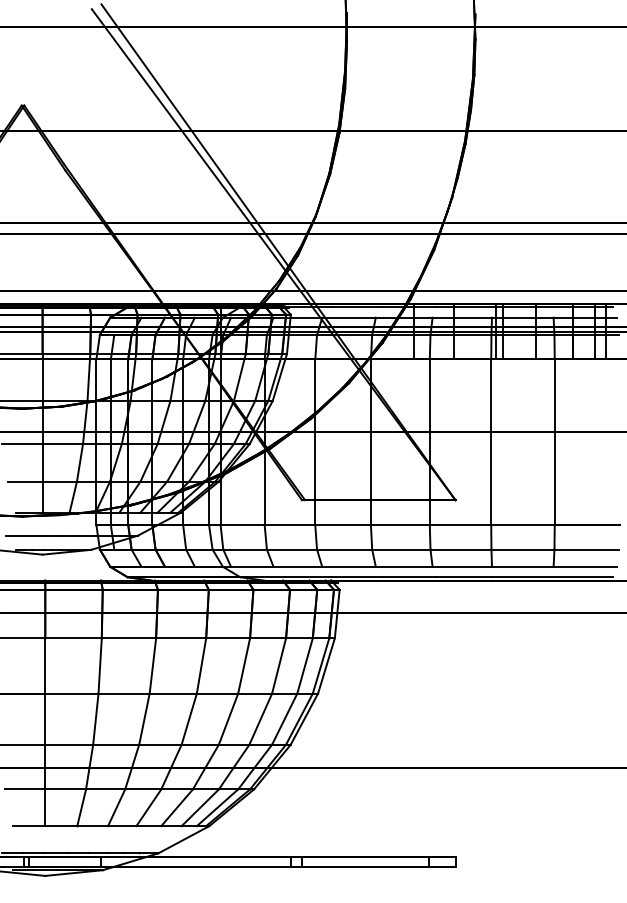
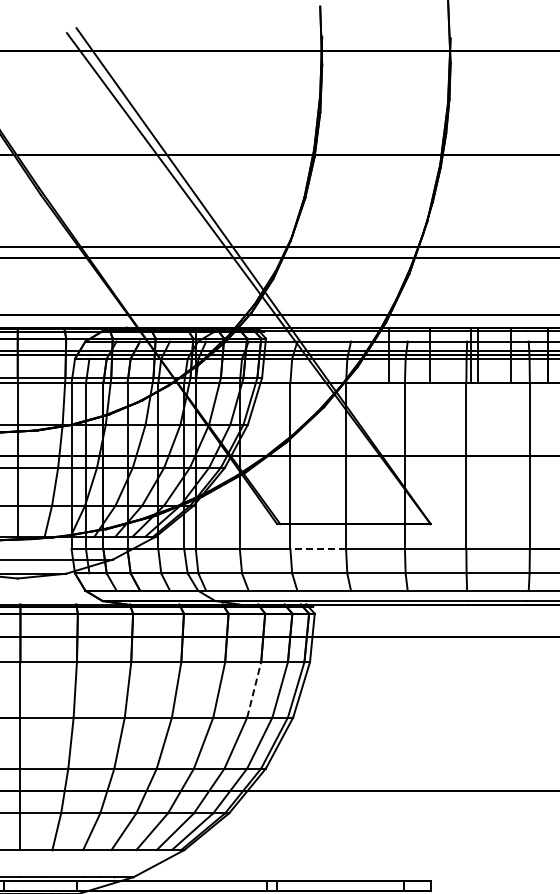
line: (343, 525) -> (318, 549), solid -> dashed
line: (279, 665) -> (254, 689), solid -> dashed

